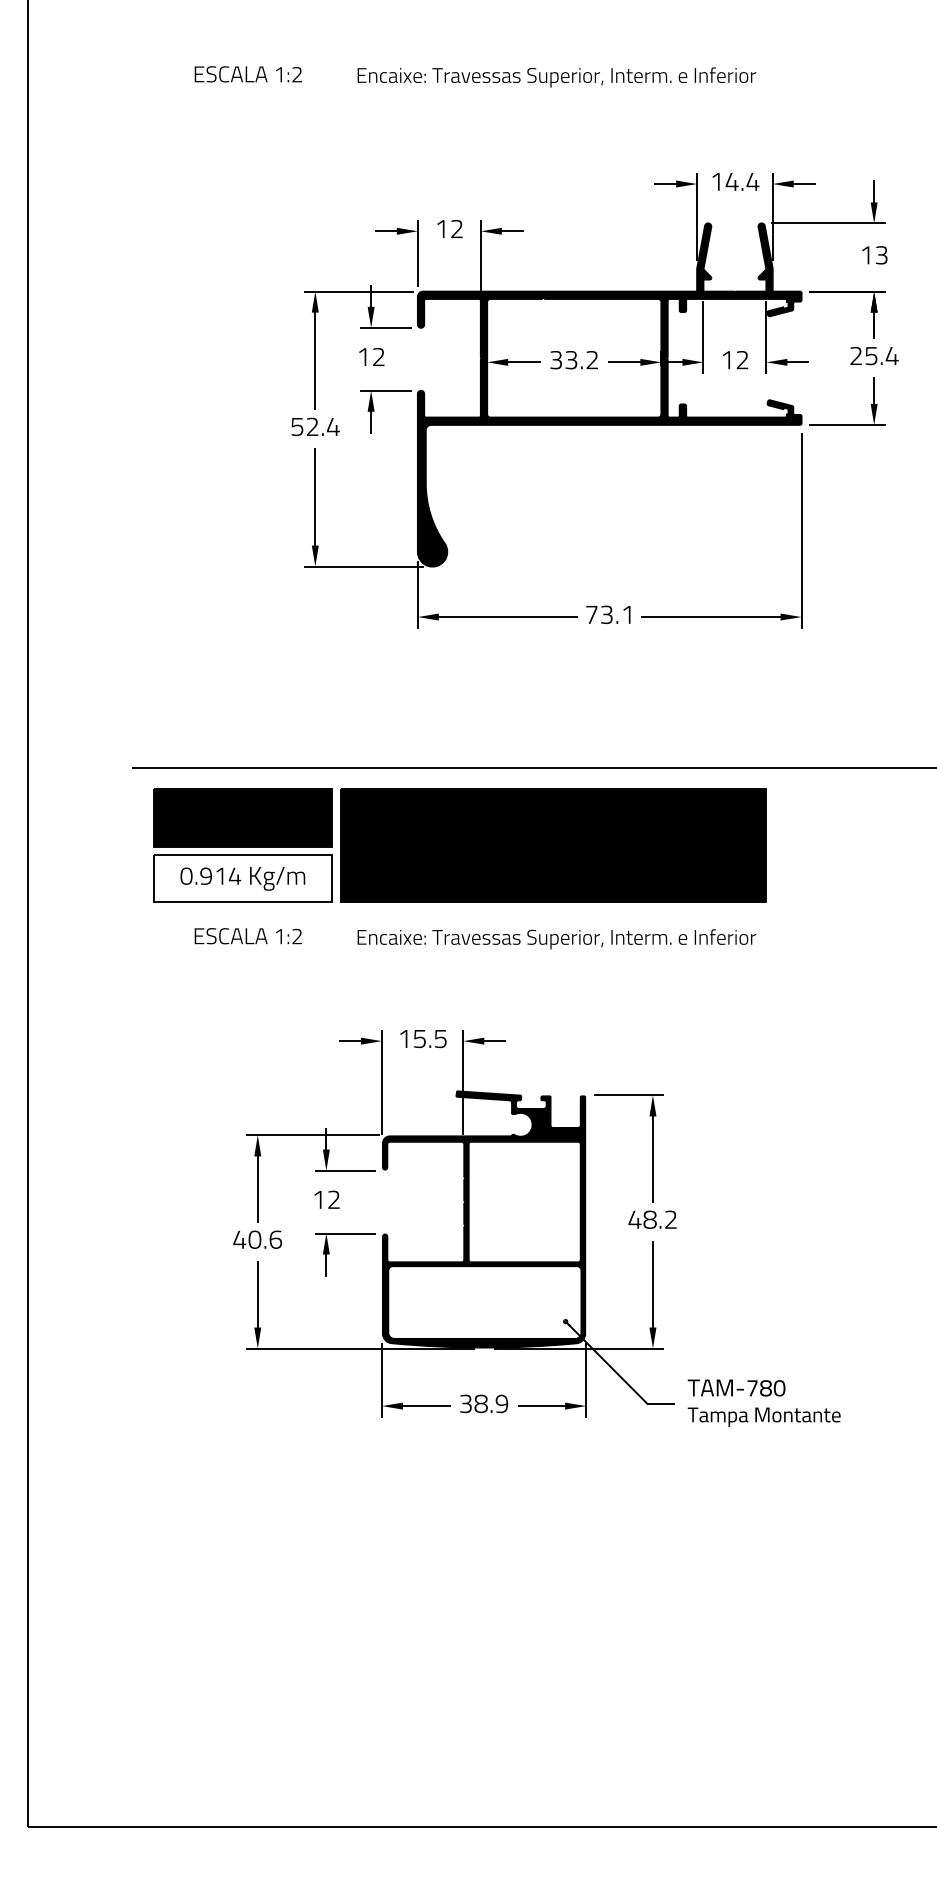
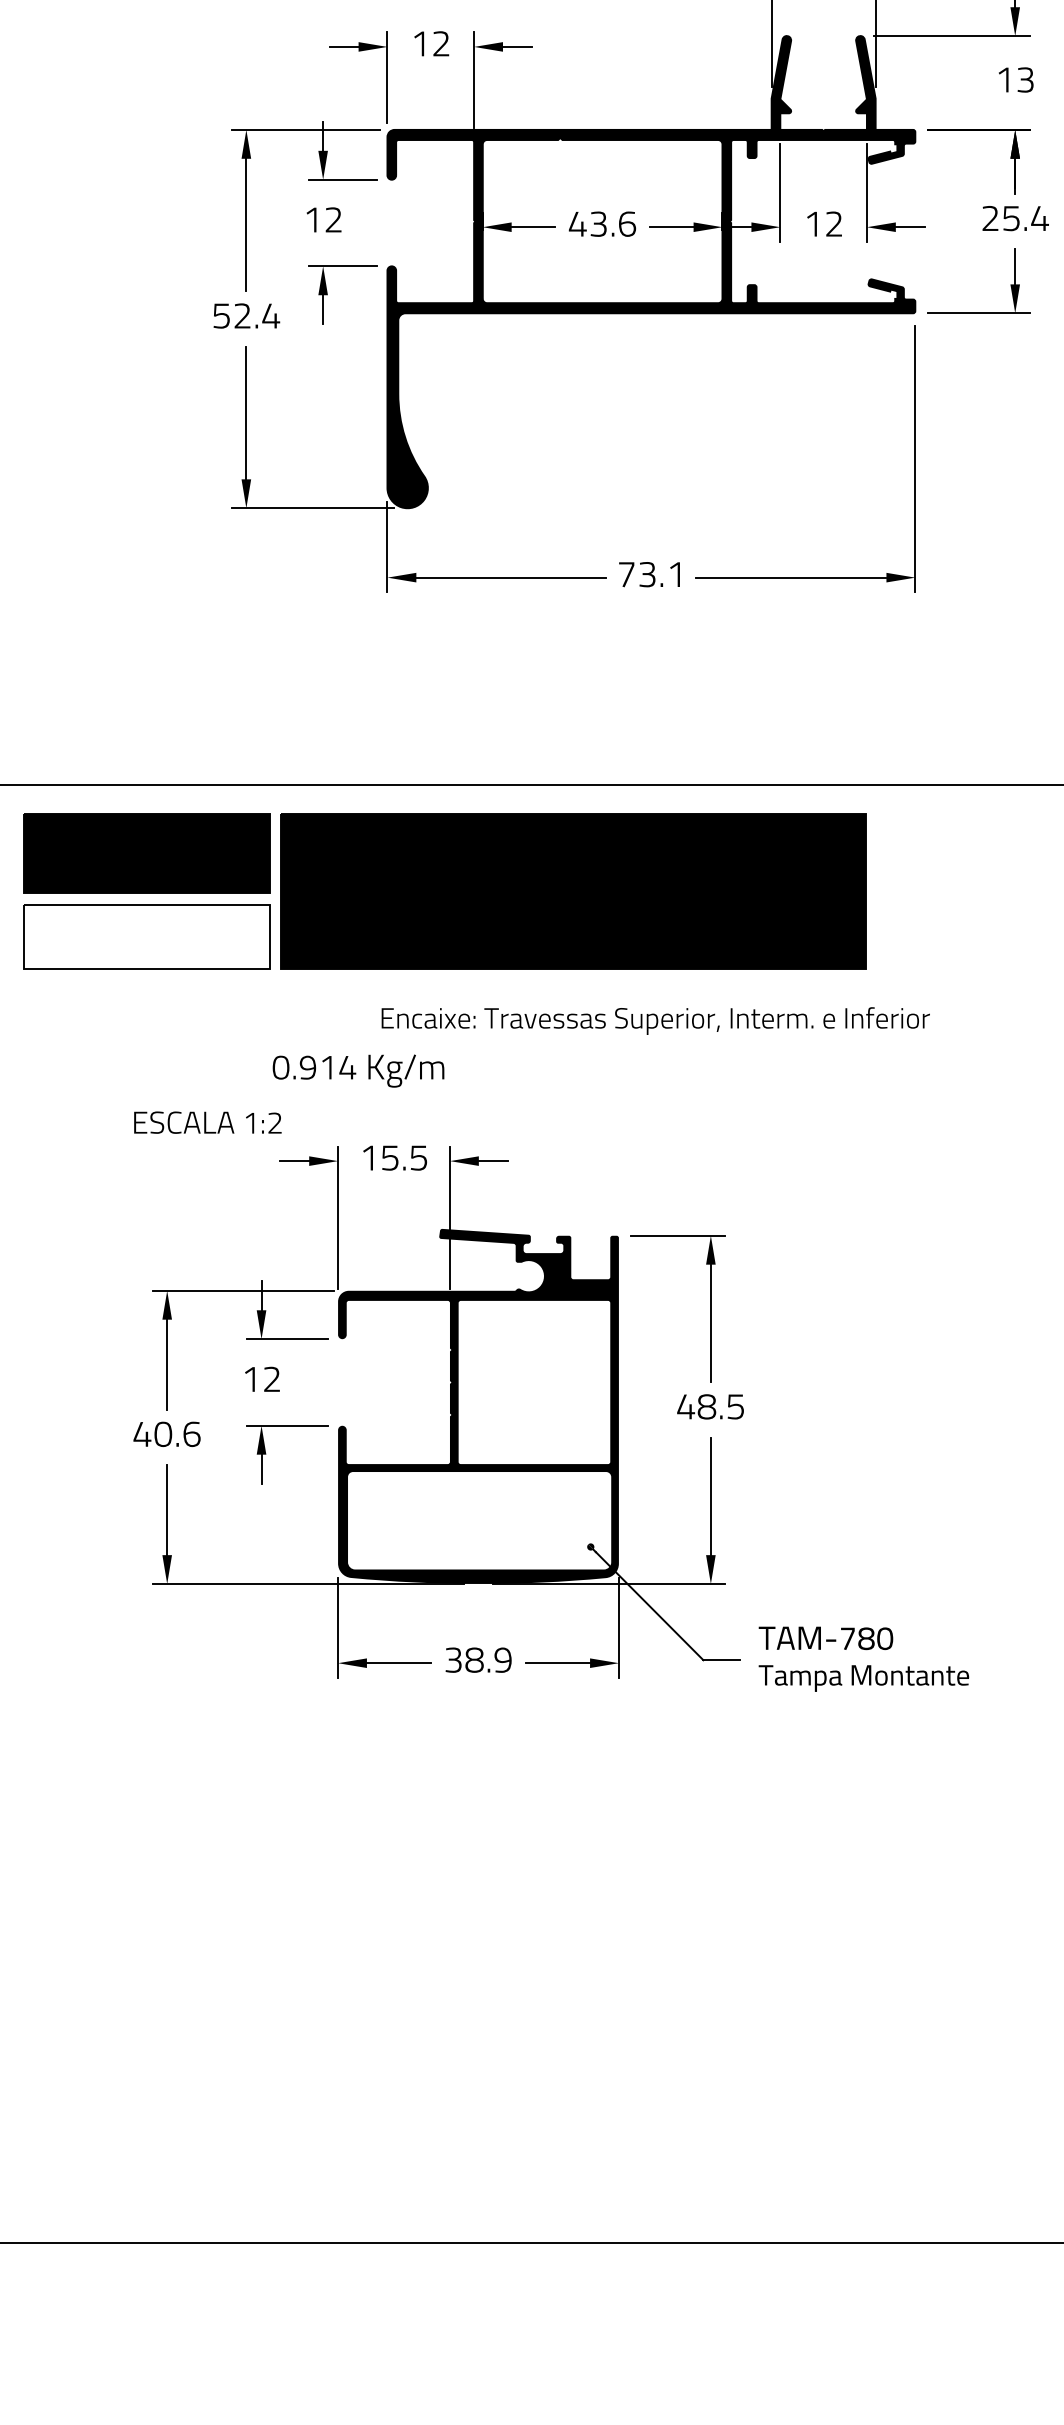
text: (573, 360) -> (601, 224), 33.2 -> 43.6
text: (242, 878) -> (358, 1070), moved
text: (247, 936) -> (206, 1123), moved
text: (556, 939) -> (655, 1021), moved
text: (670, 1219) -> (735, 1406), 48.2 -> 48.5

